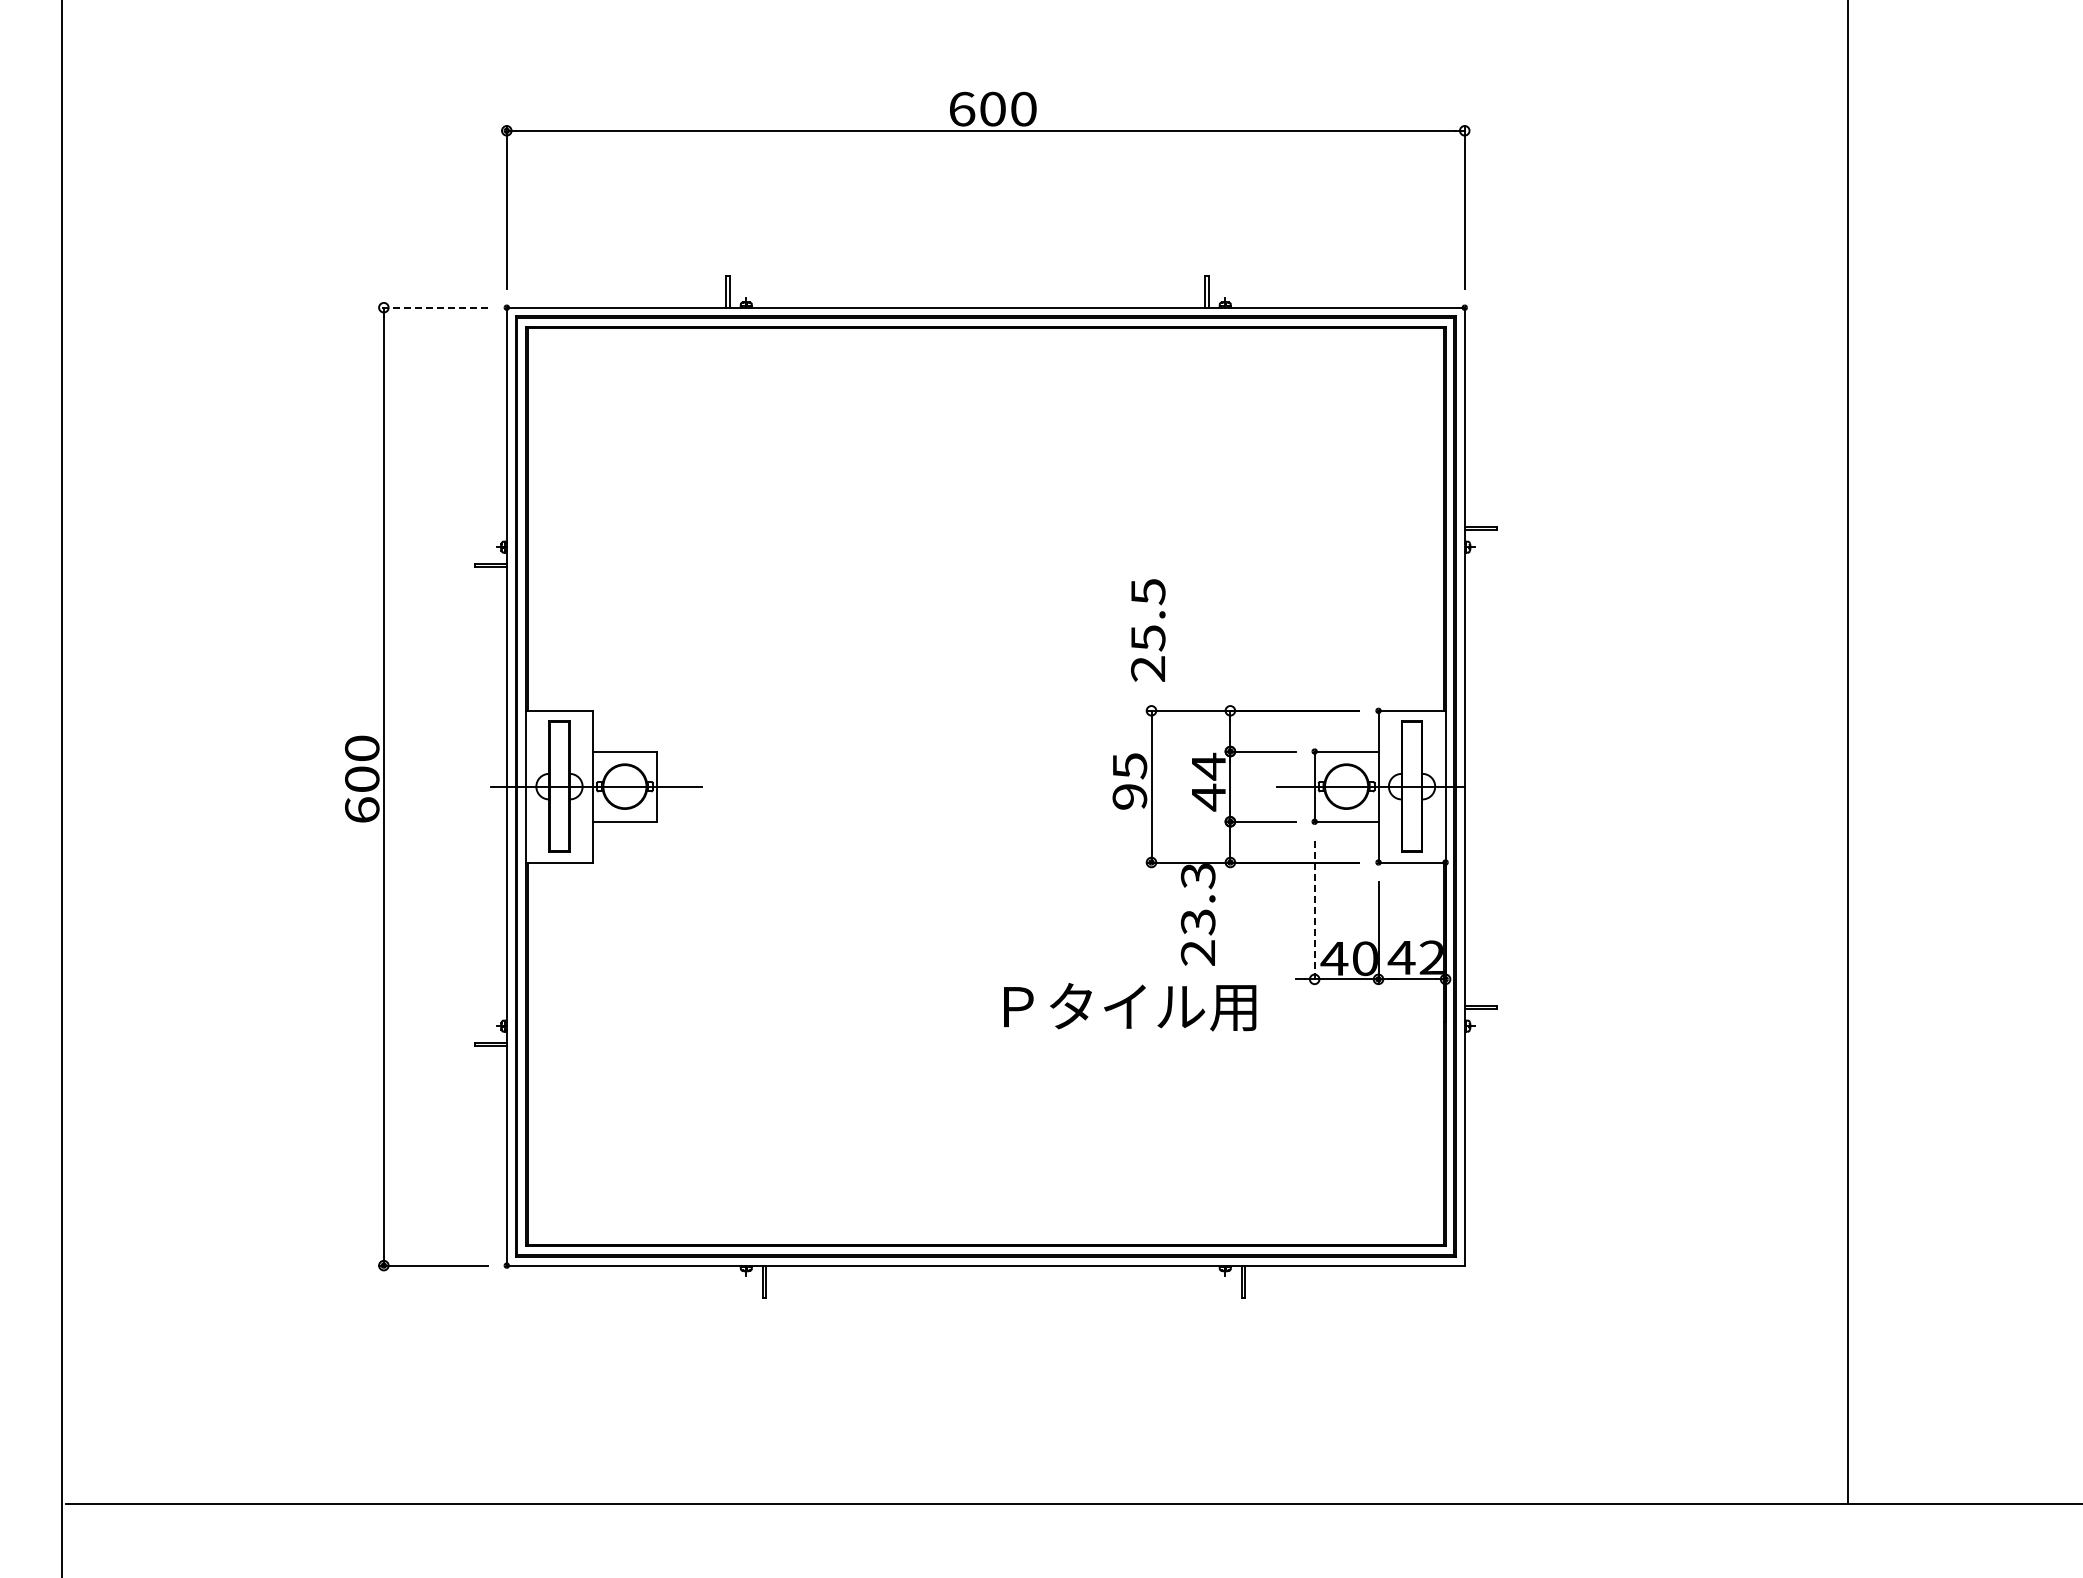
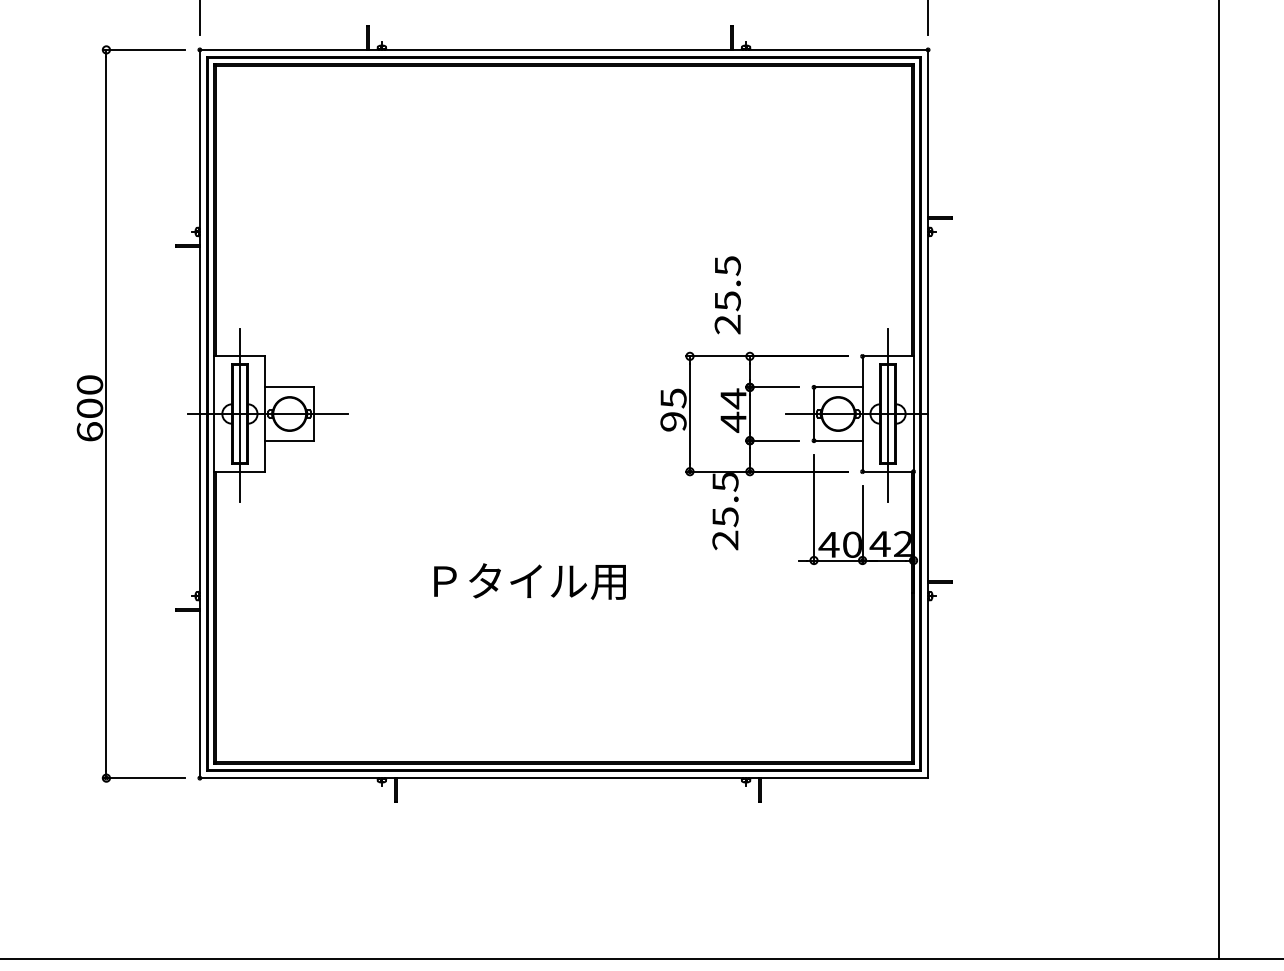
line: (432, 307) -> (143, 49), dashed -> solid
text: (1148, 630) -> (727, 295), moved
line: (559, 788) -> (239, 415), added
line: (1412, 788) -> (888, 415), added
text: (1197, 899) -> (724, 499), 23.3 -> 25.5
line: (1314, 912) -> (813, 509), dashed -> solid
text: (1130, 1007) -> (530, 581), moved

